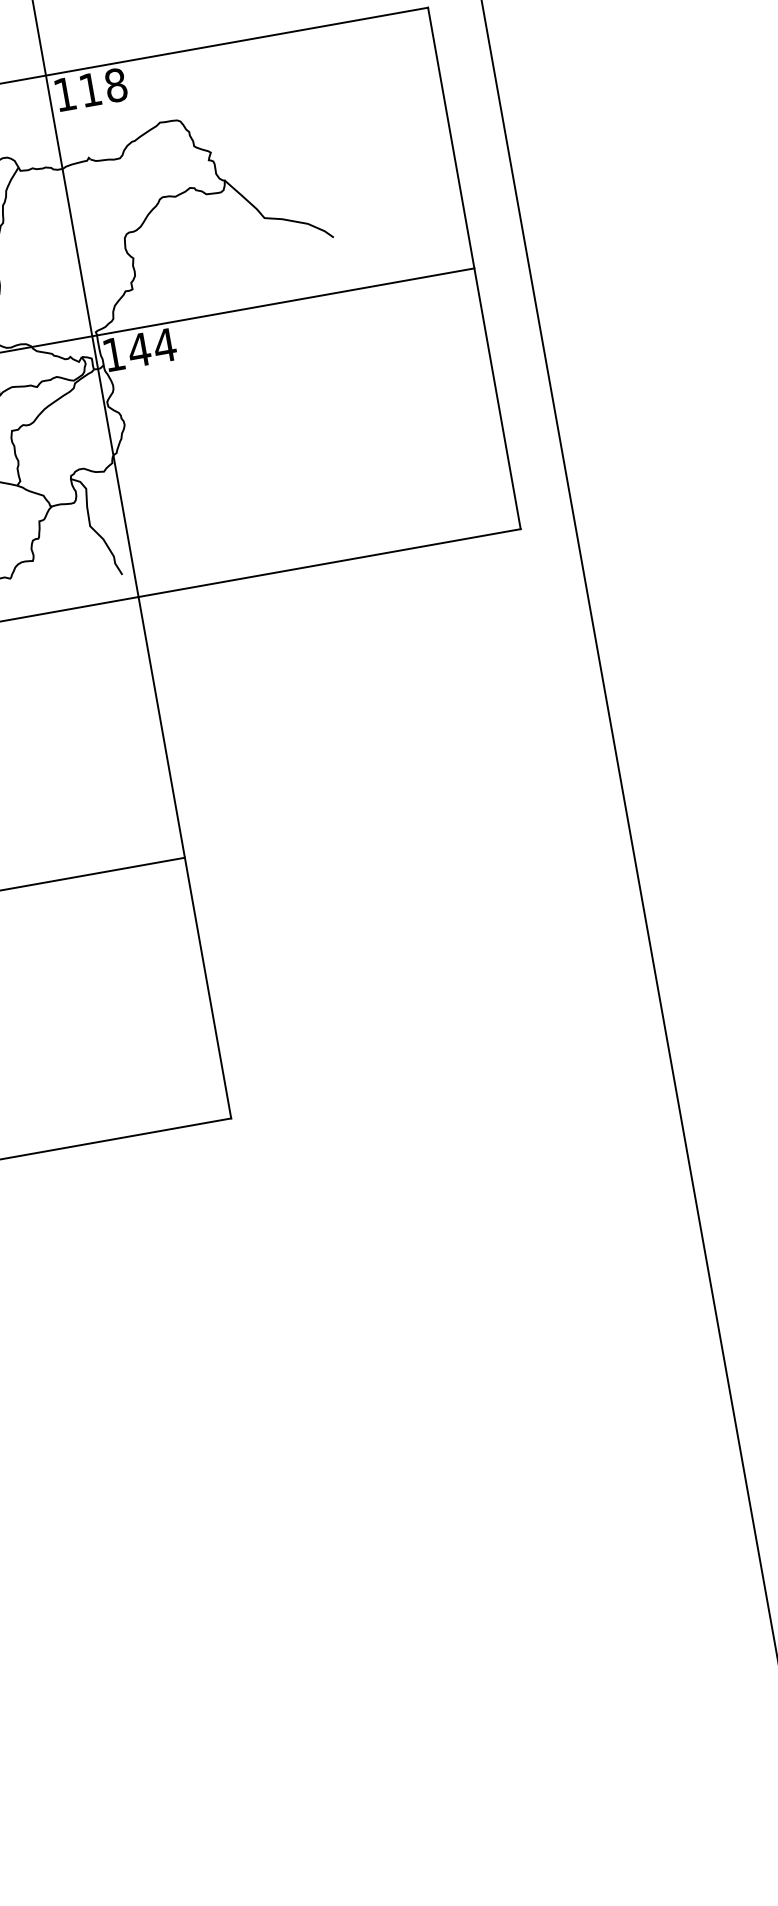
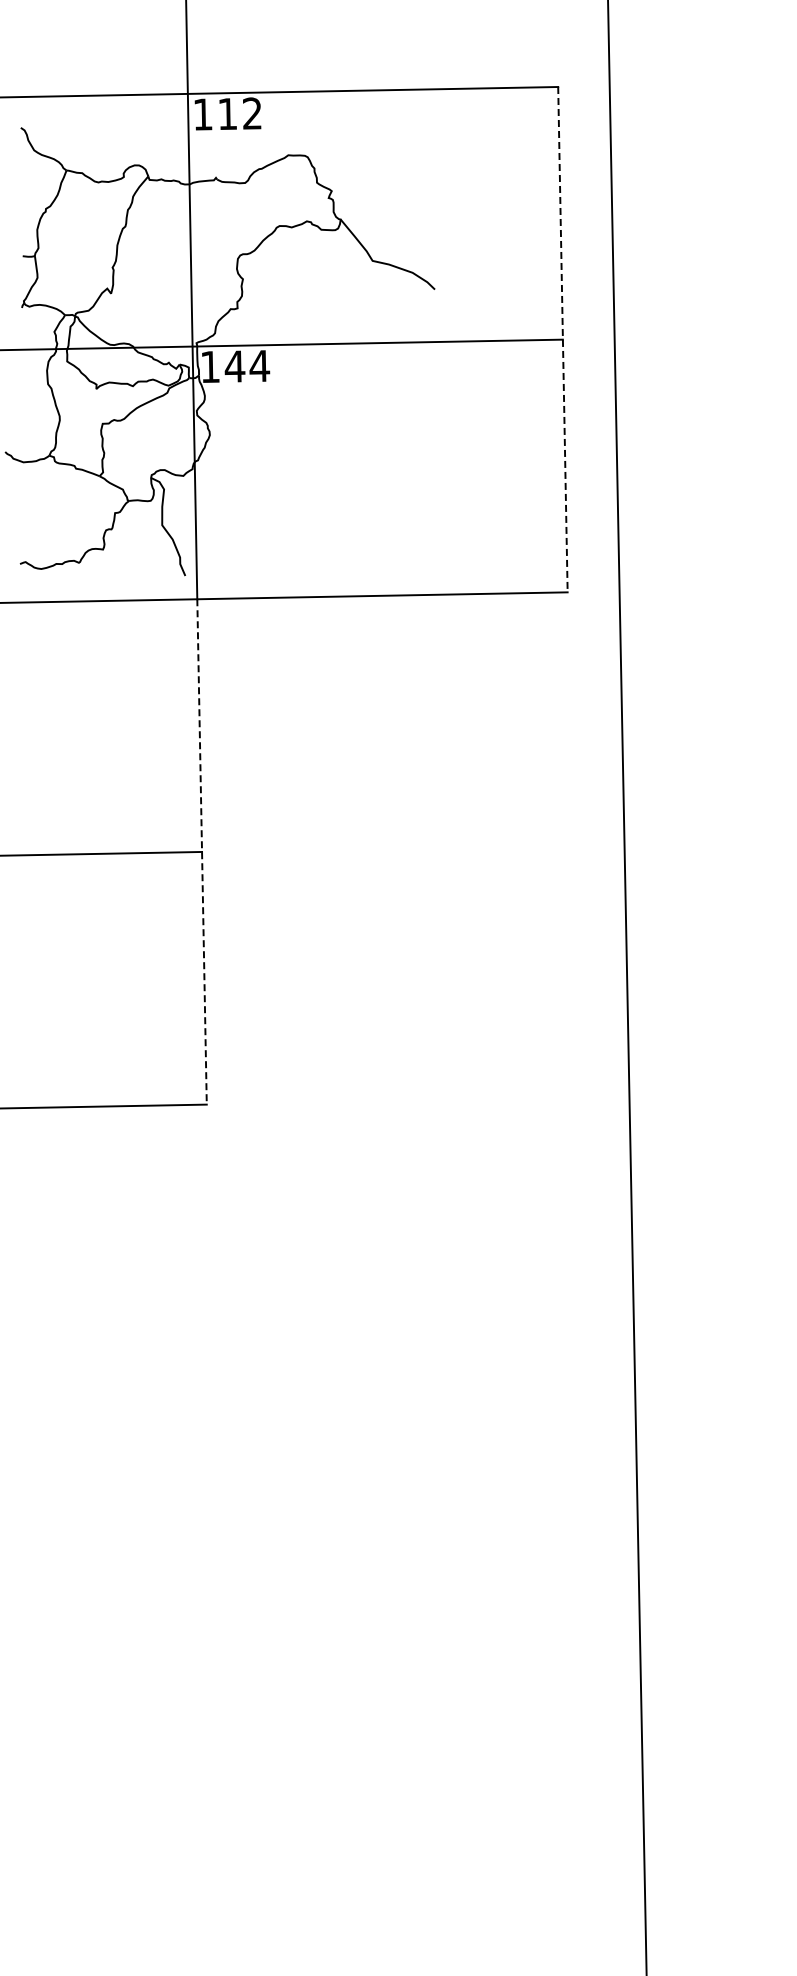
text: (116, 85) -> (252, 113), 118 -> 112
line: (473, 268) -> (562, 339), solid -> dashed
line: (185, 857) -> (202, 851), solid -> dashed

